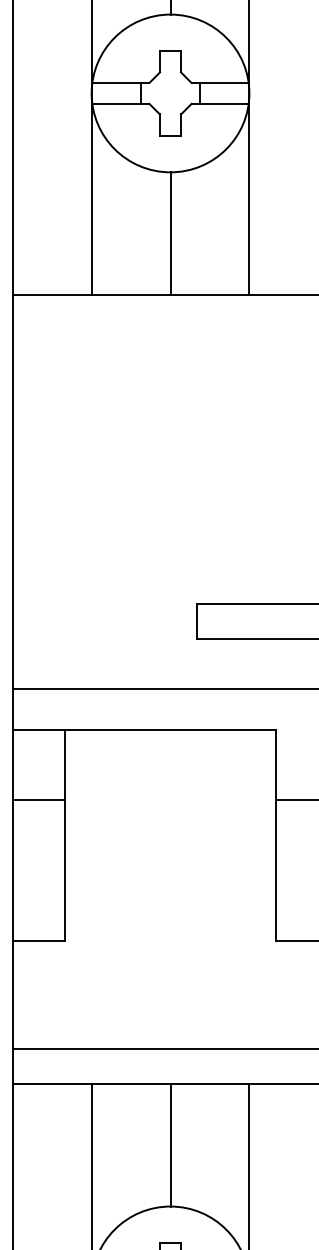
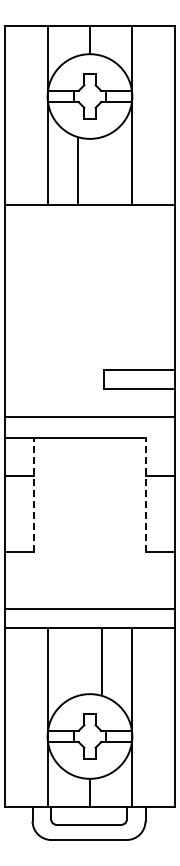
line: (171, 233) -> (78, 171), moved
line: (65, 834) -> (33, 494), solid -> dashed
line: (275, 834) -> (146, 494), solid -> dashed
line: (171, 1145) -> (102, 661), moved

